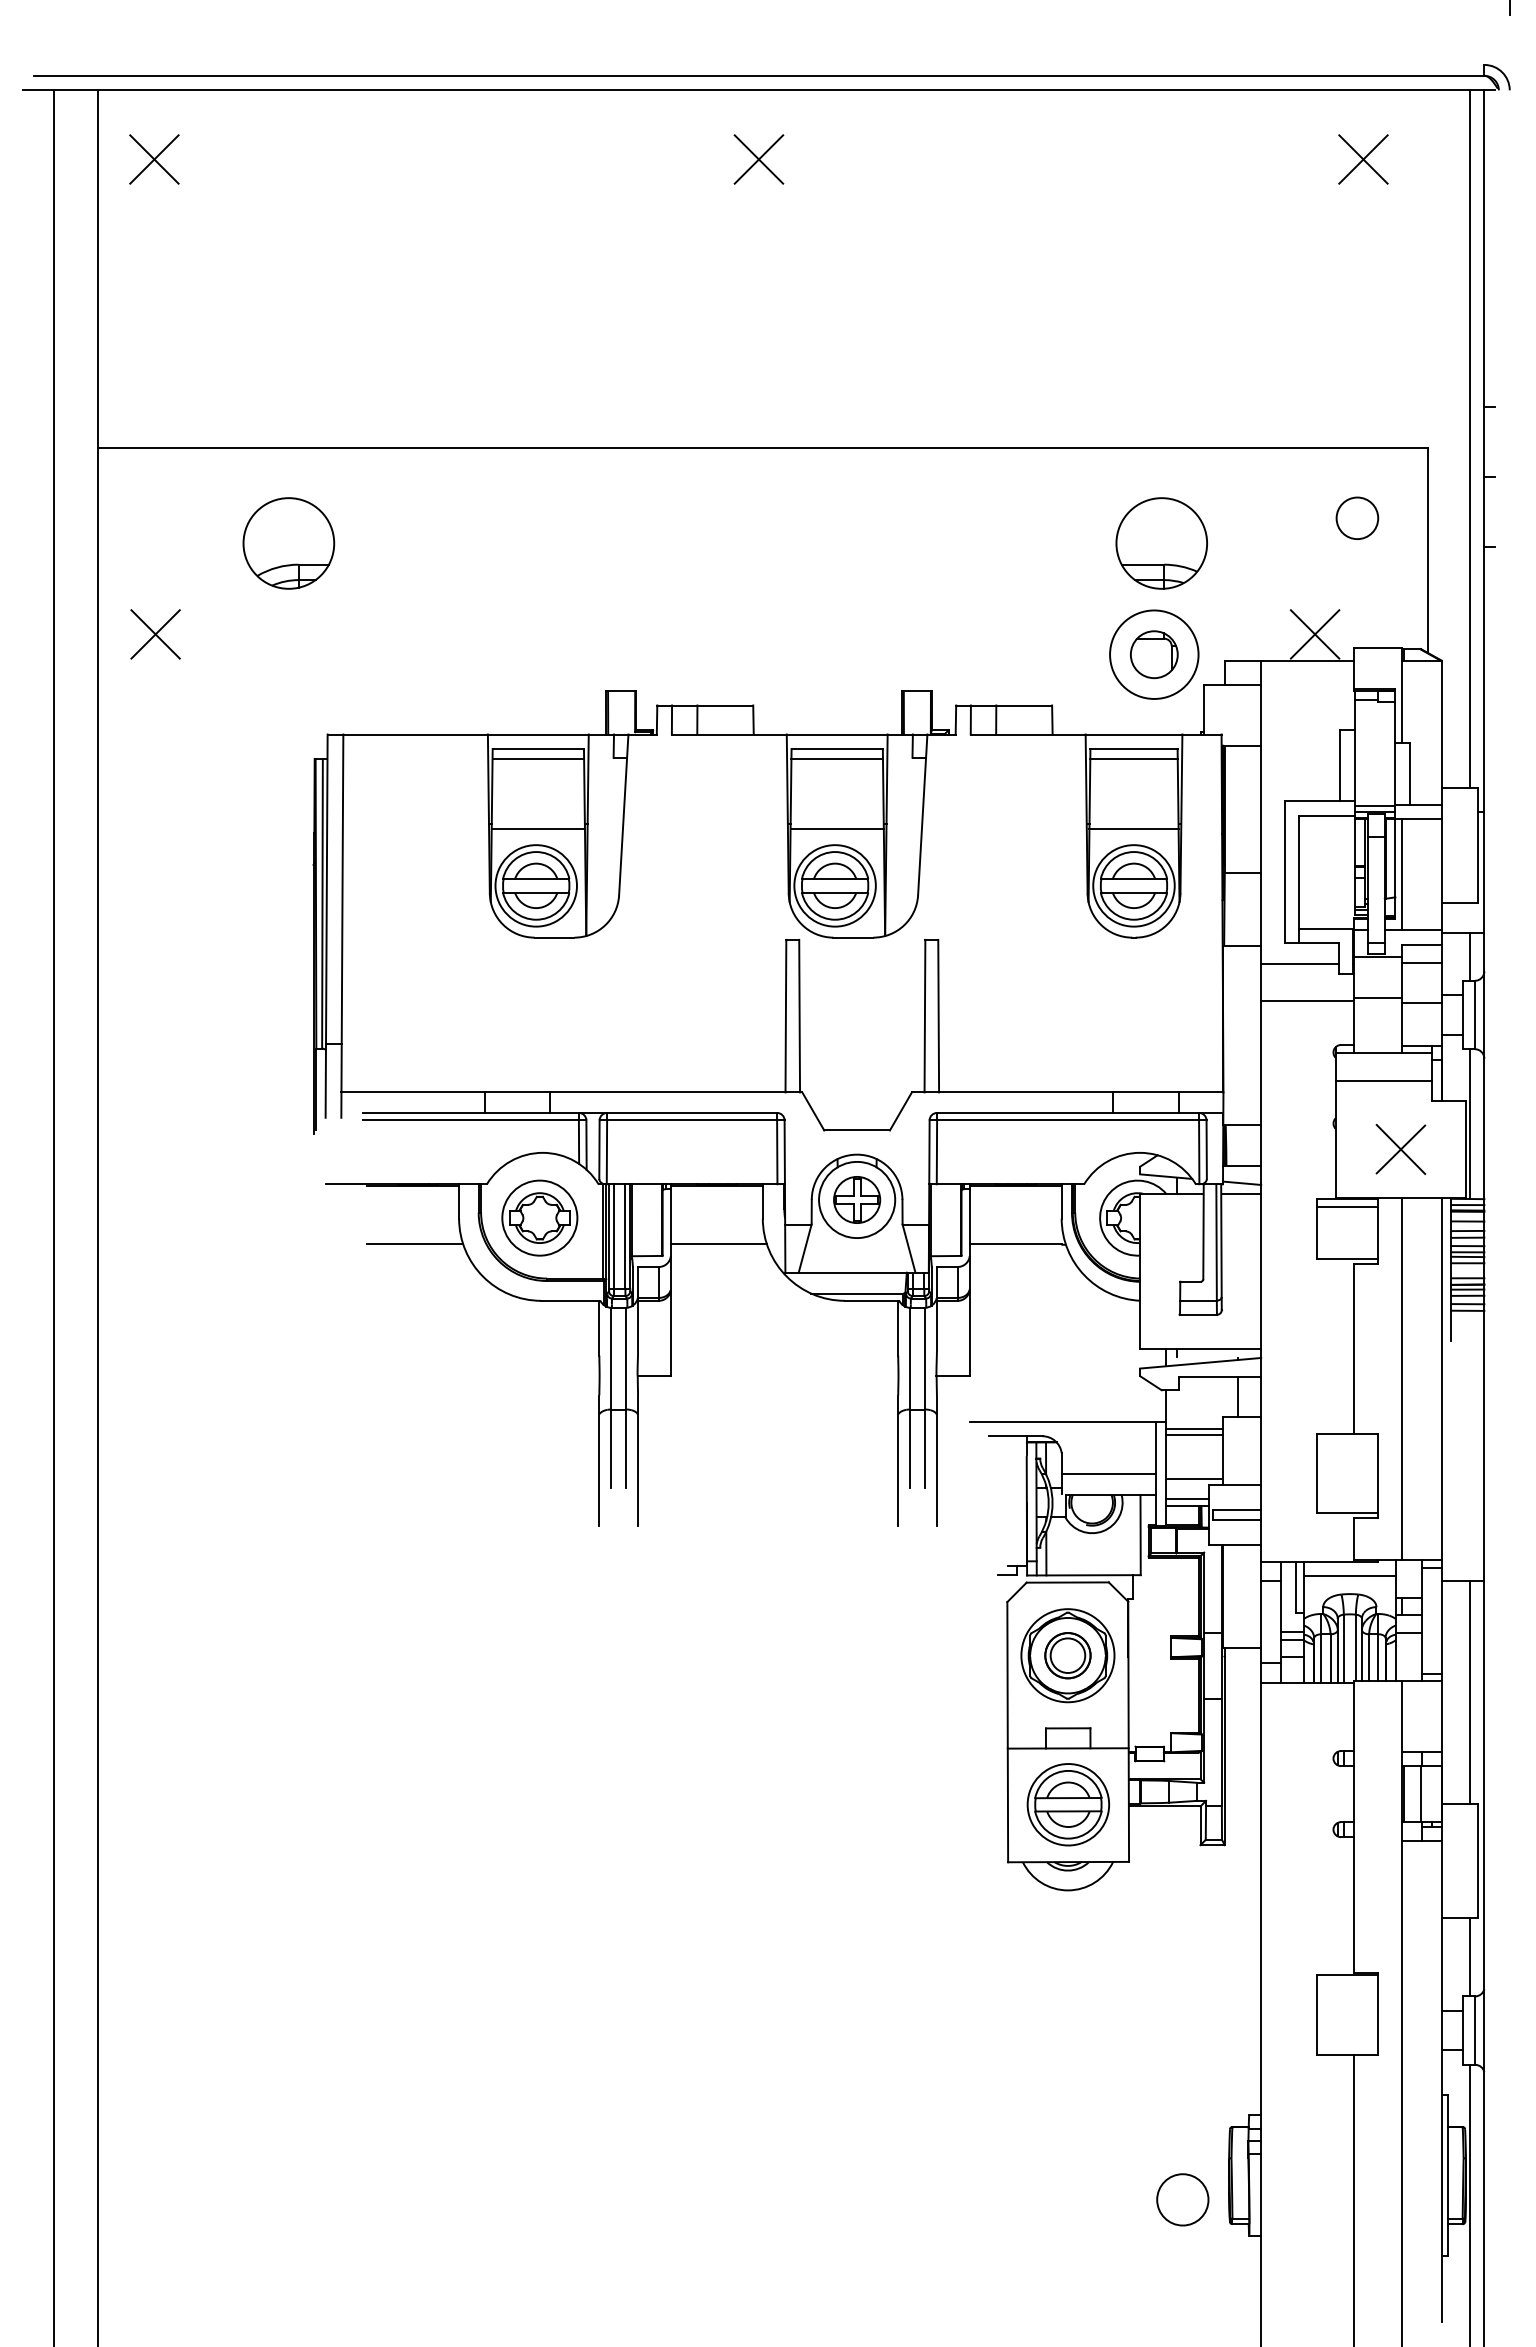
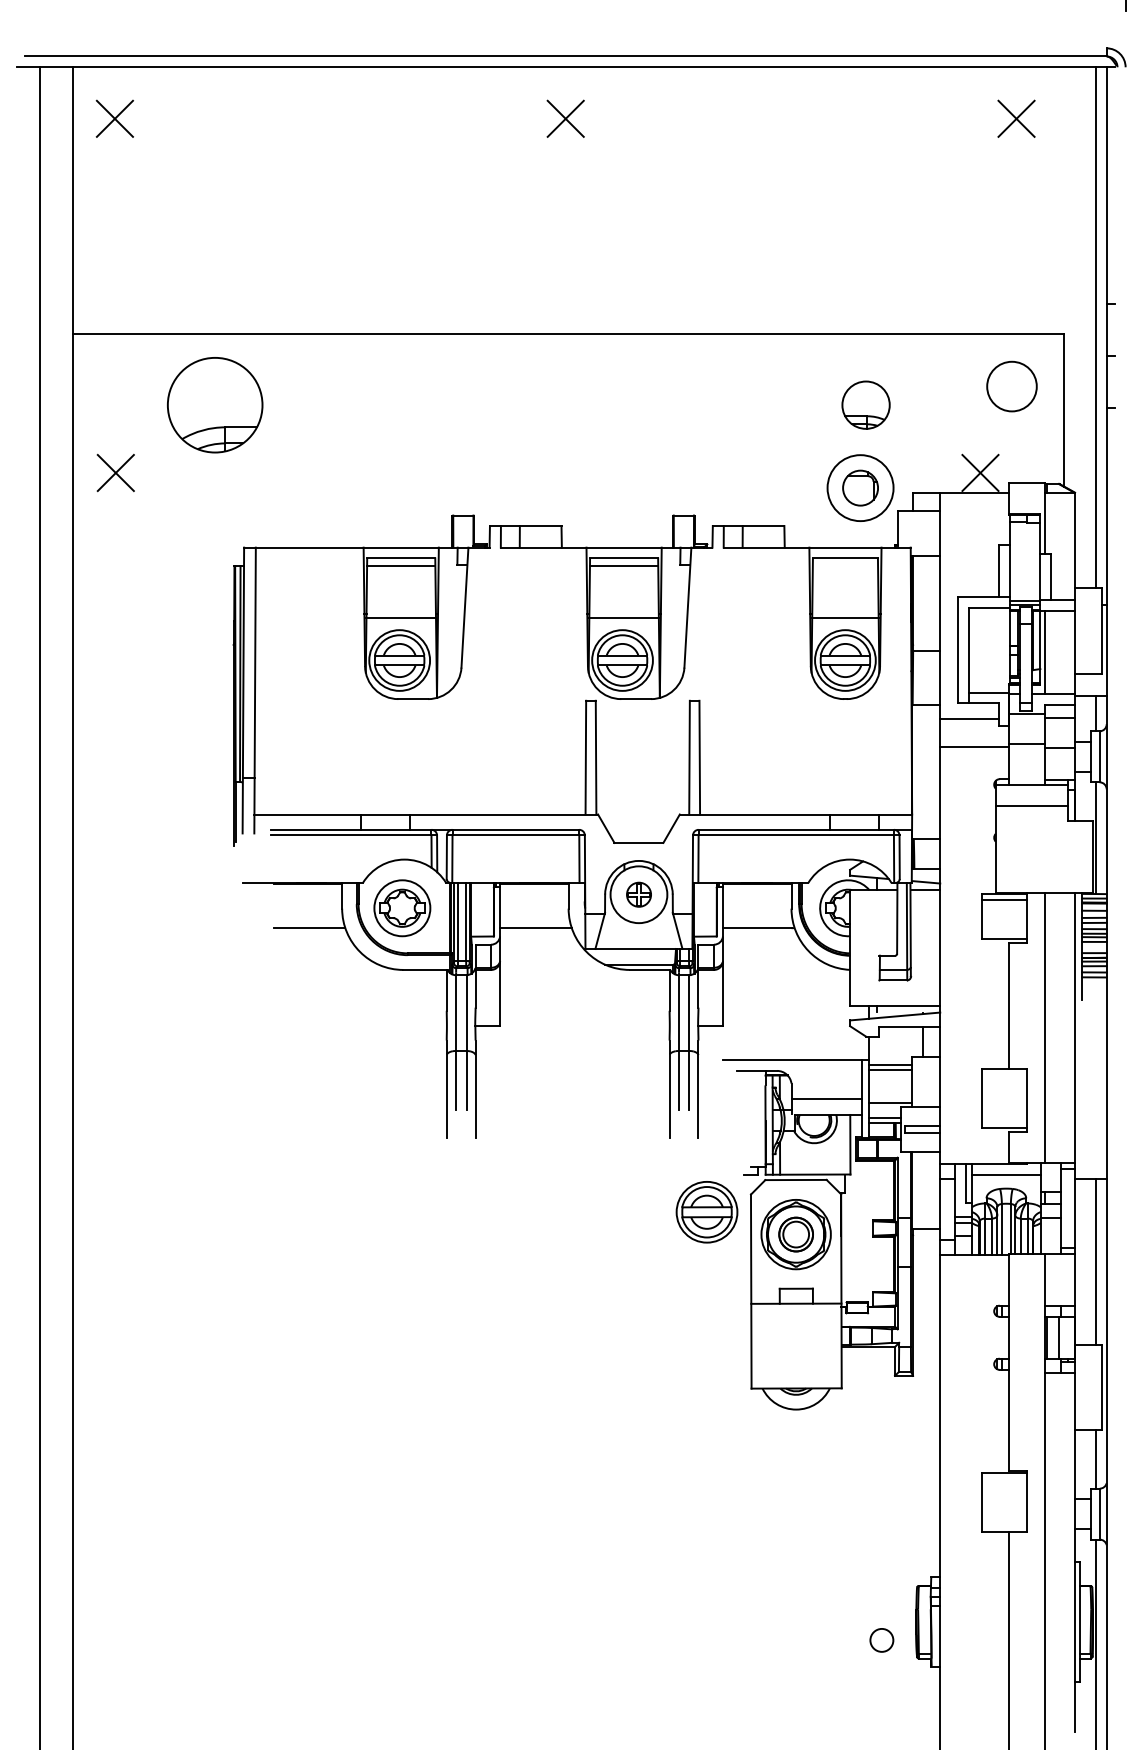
circle: (1357, 517) -> (1012, 385), size x1.6
part: (288, 543) -> (214, 405), size x1.4
part: (1161, 543) -> (865, 405), size x0.7
line: (1133, 759) -> (845, 566), removed
part: (1400, 1148) -> (1044, 856), removed
part: (857, 1199) -> (639, 894), size x0.7
part: (1068, 1804) -> (707, 1212), moved
circle: (1182, 2199) -> (881, 1640), size x0.6

